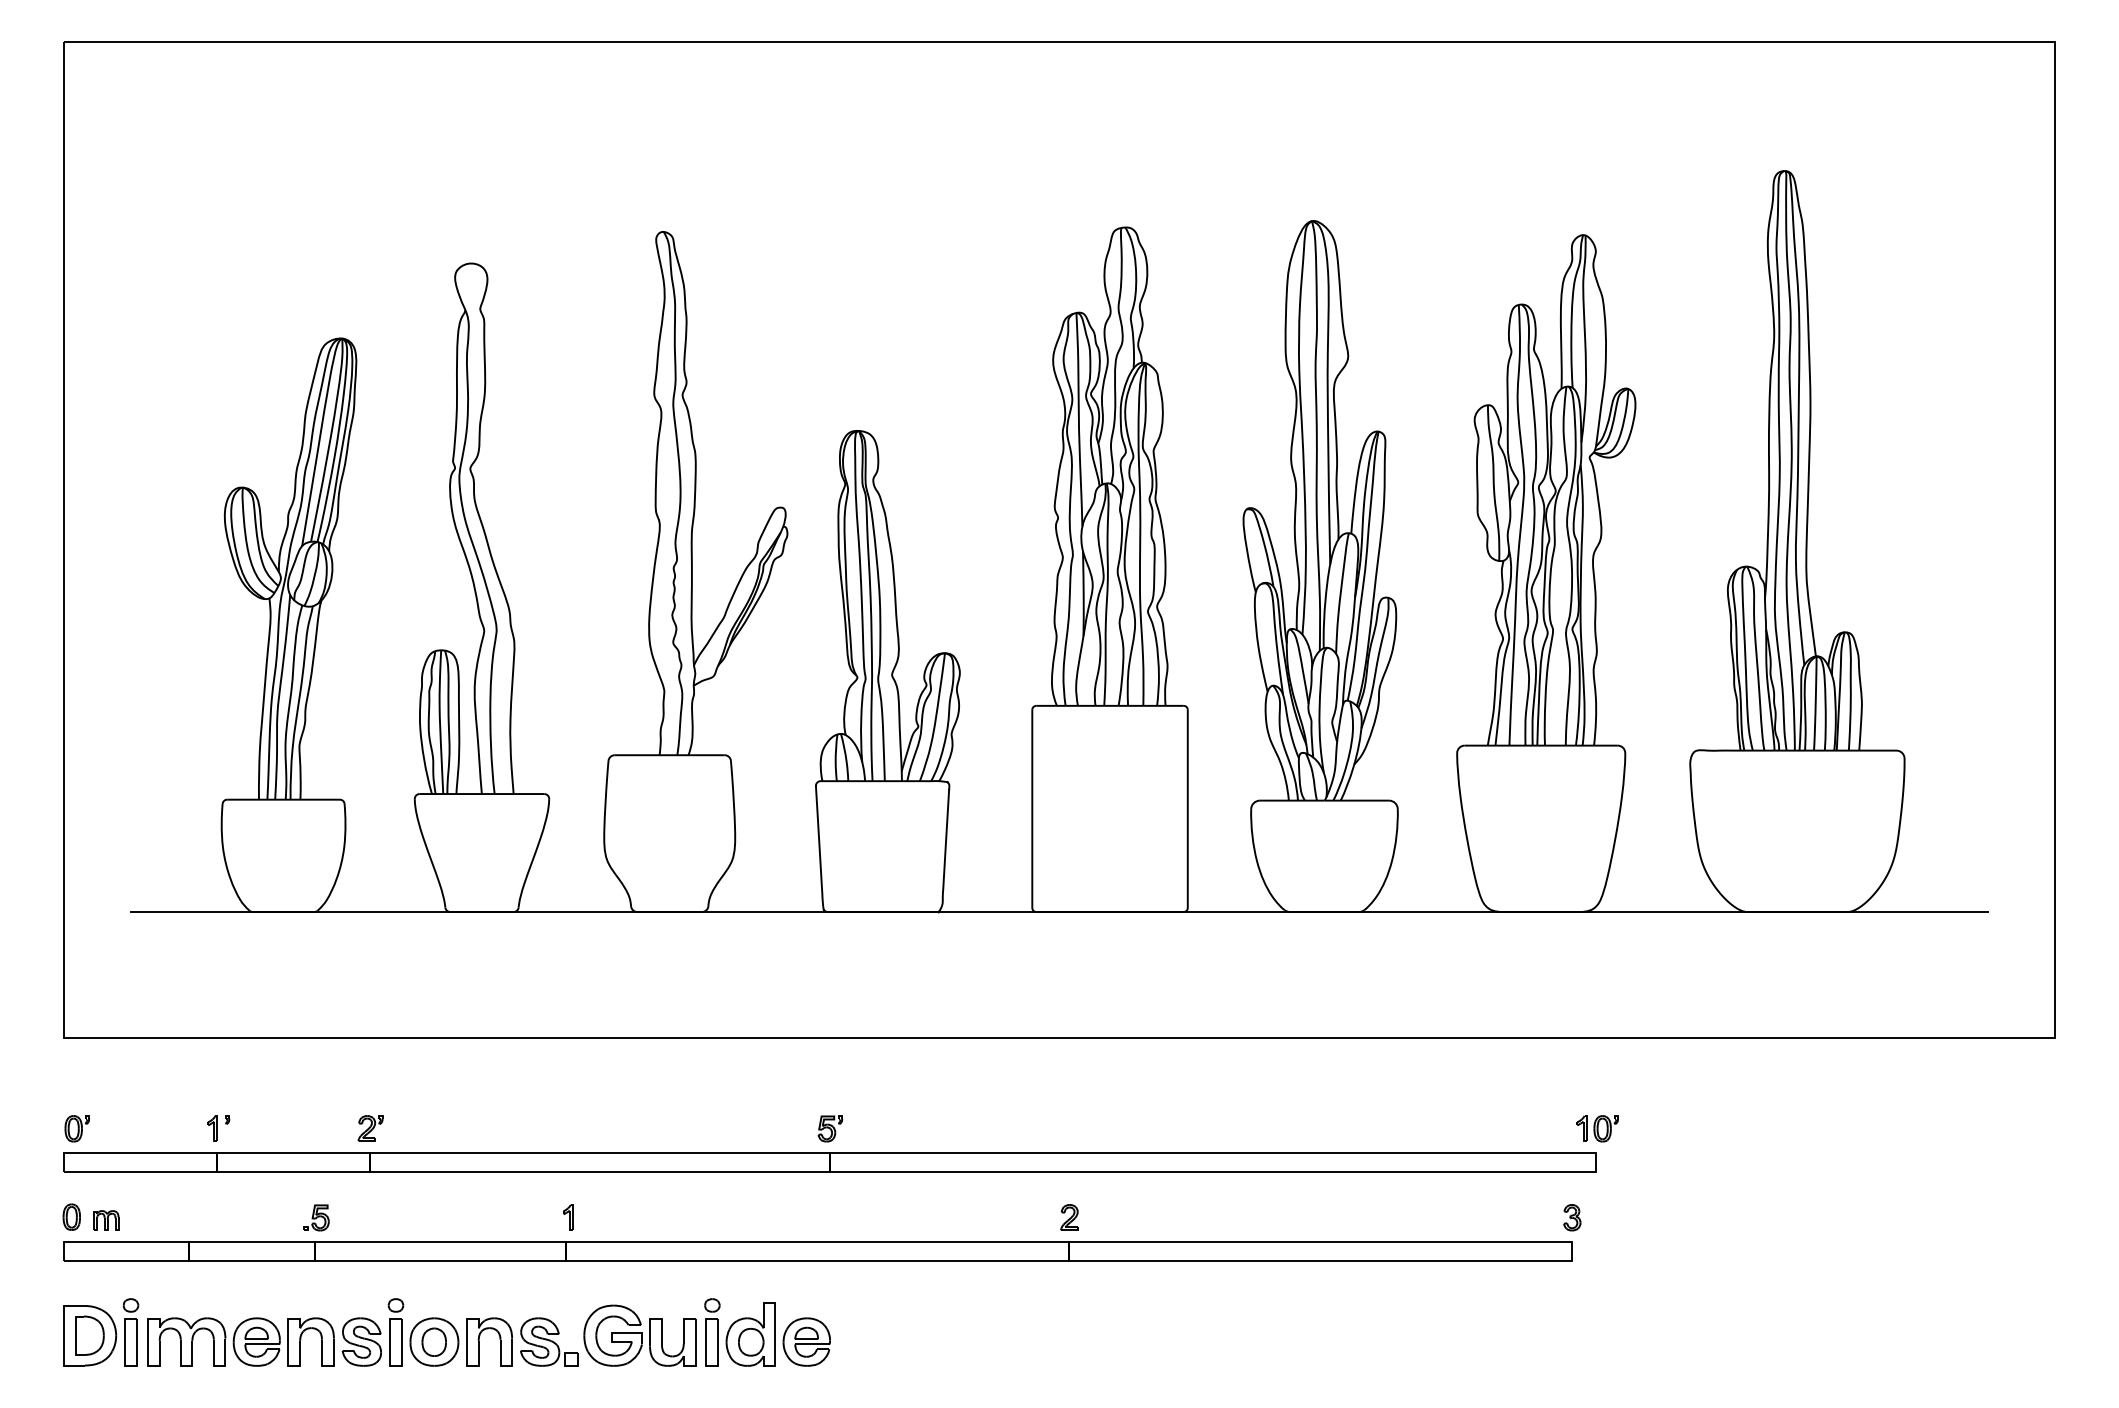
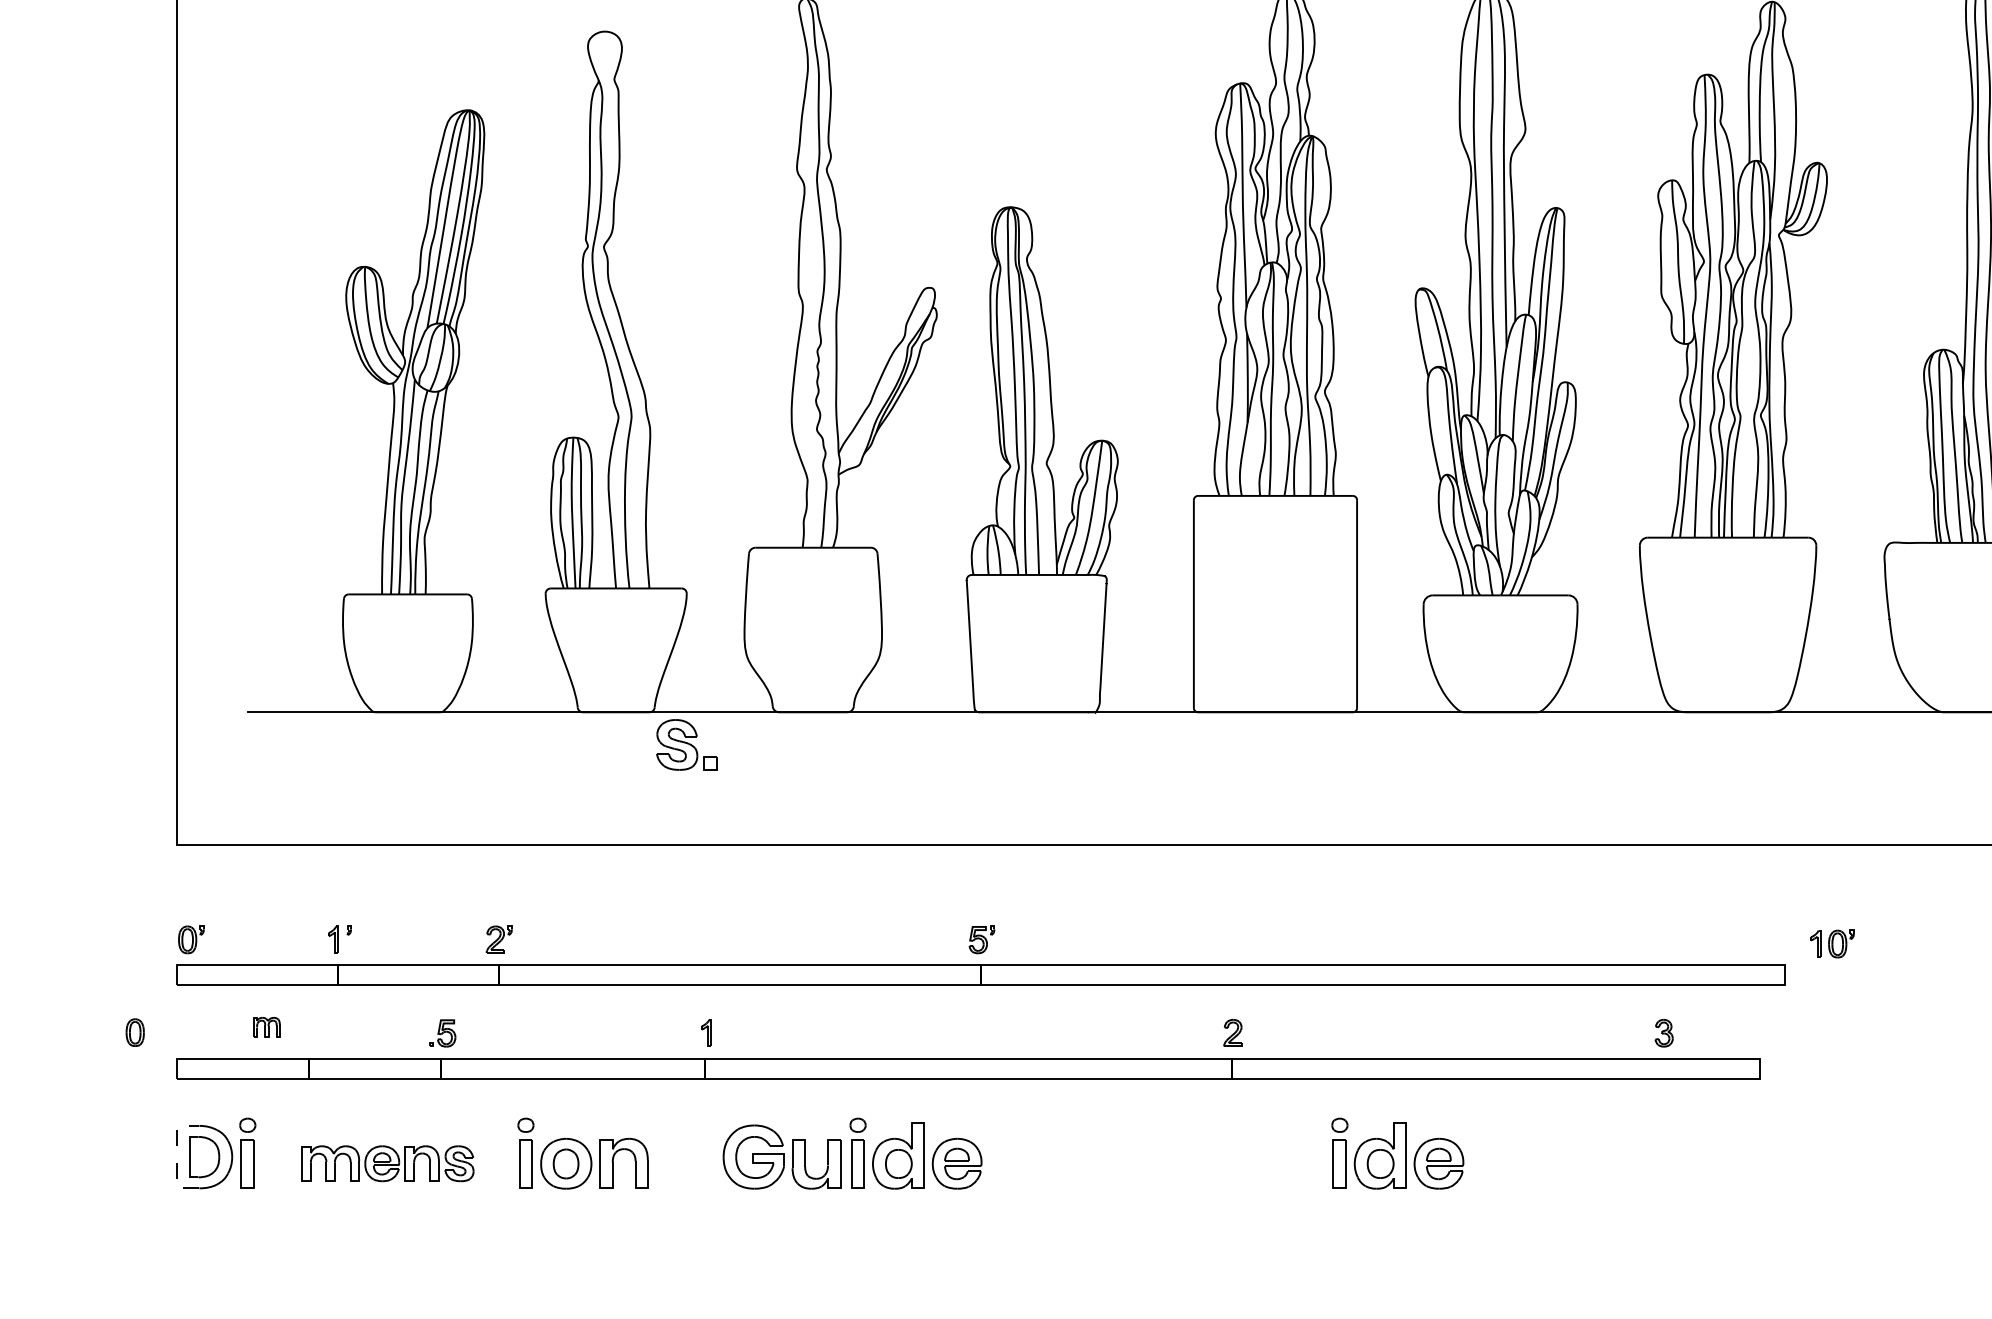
part: (1597, 1128) -> (1832, 943), moved
part: (71, 1216) -> (134, 1031), moved
part: (1572, 1217) -> (1664, 1032), moved
part: (106, 1220) -> (267, 1027), moved
part: (1226, 1332) -> (1397, 1153), added
line: (63, 1335) -> (176, 1156), solid -> dashed
part: (264, 1341) -> (387, 1163), size x0.7
part: (549, 1341) -> (687, 744), moved

